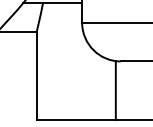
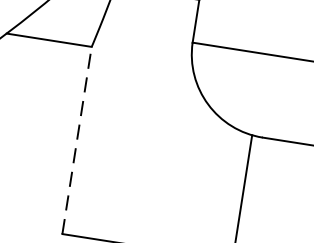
line: (36, 76) -> (76, 141), solid -> dashed

